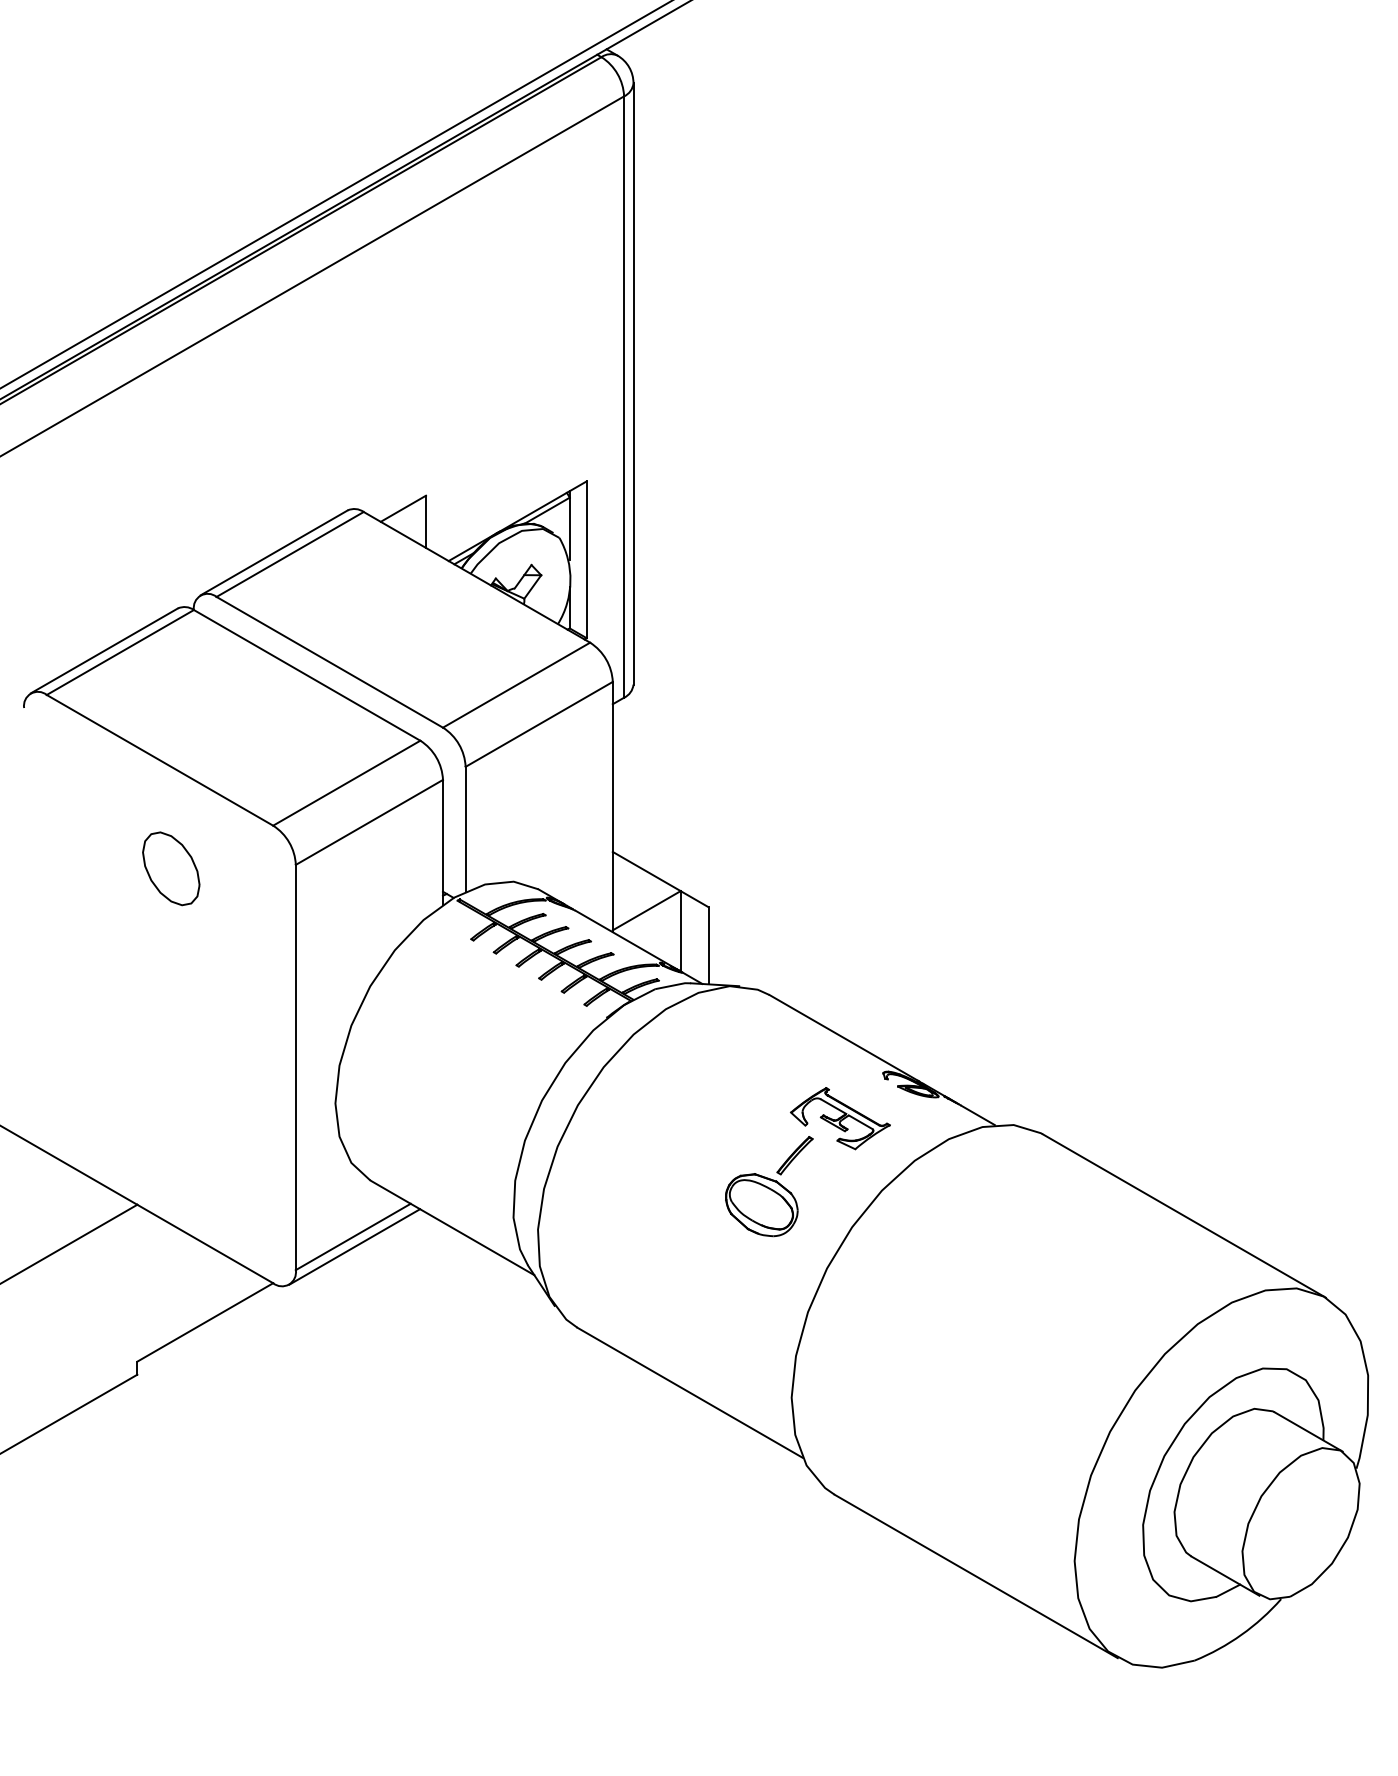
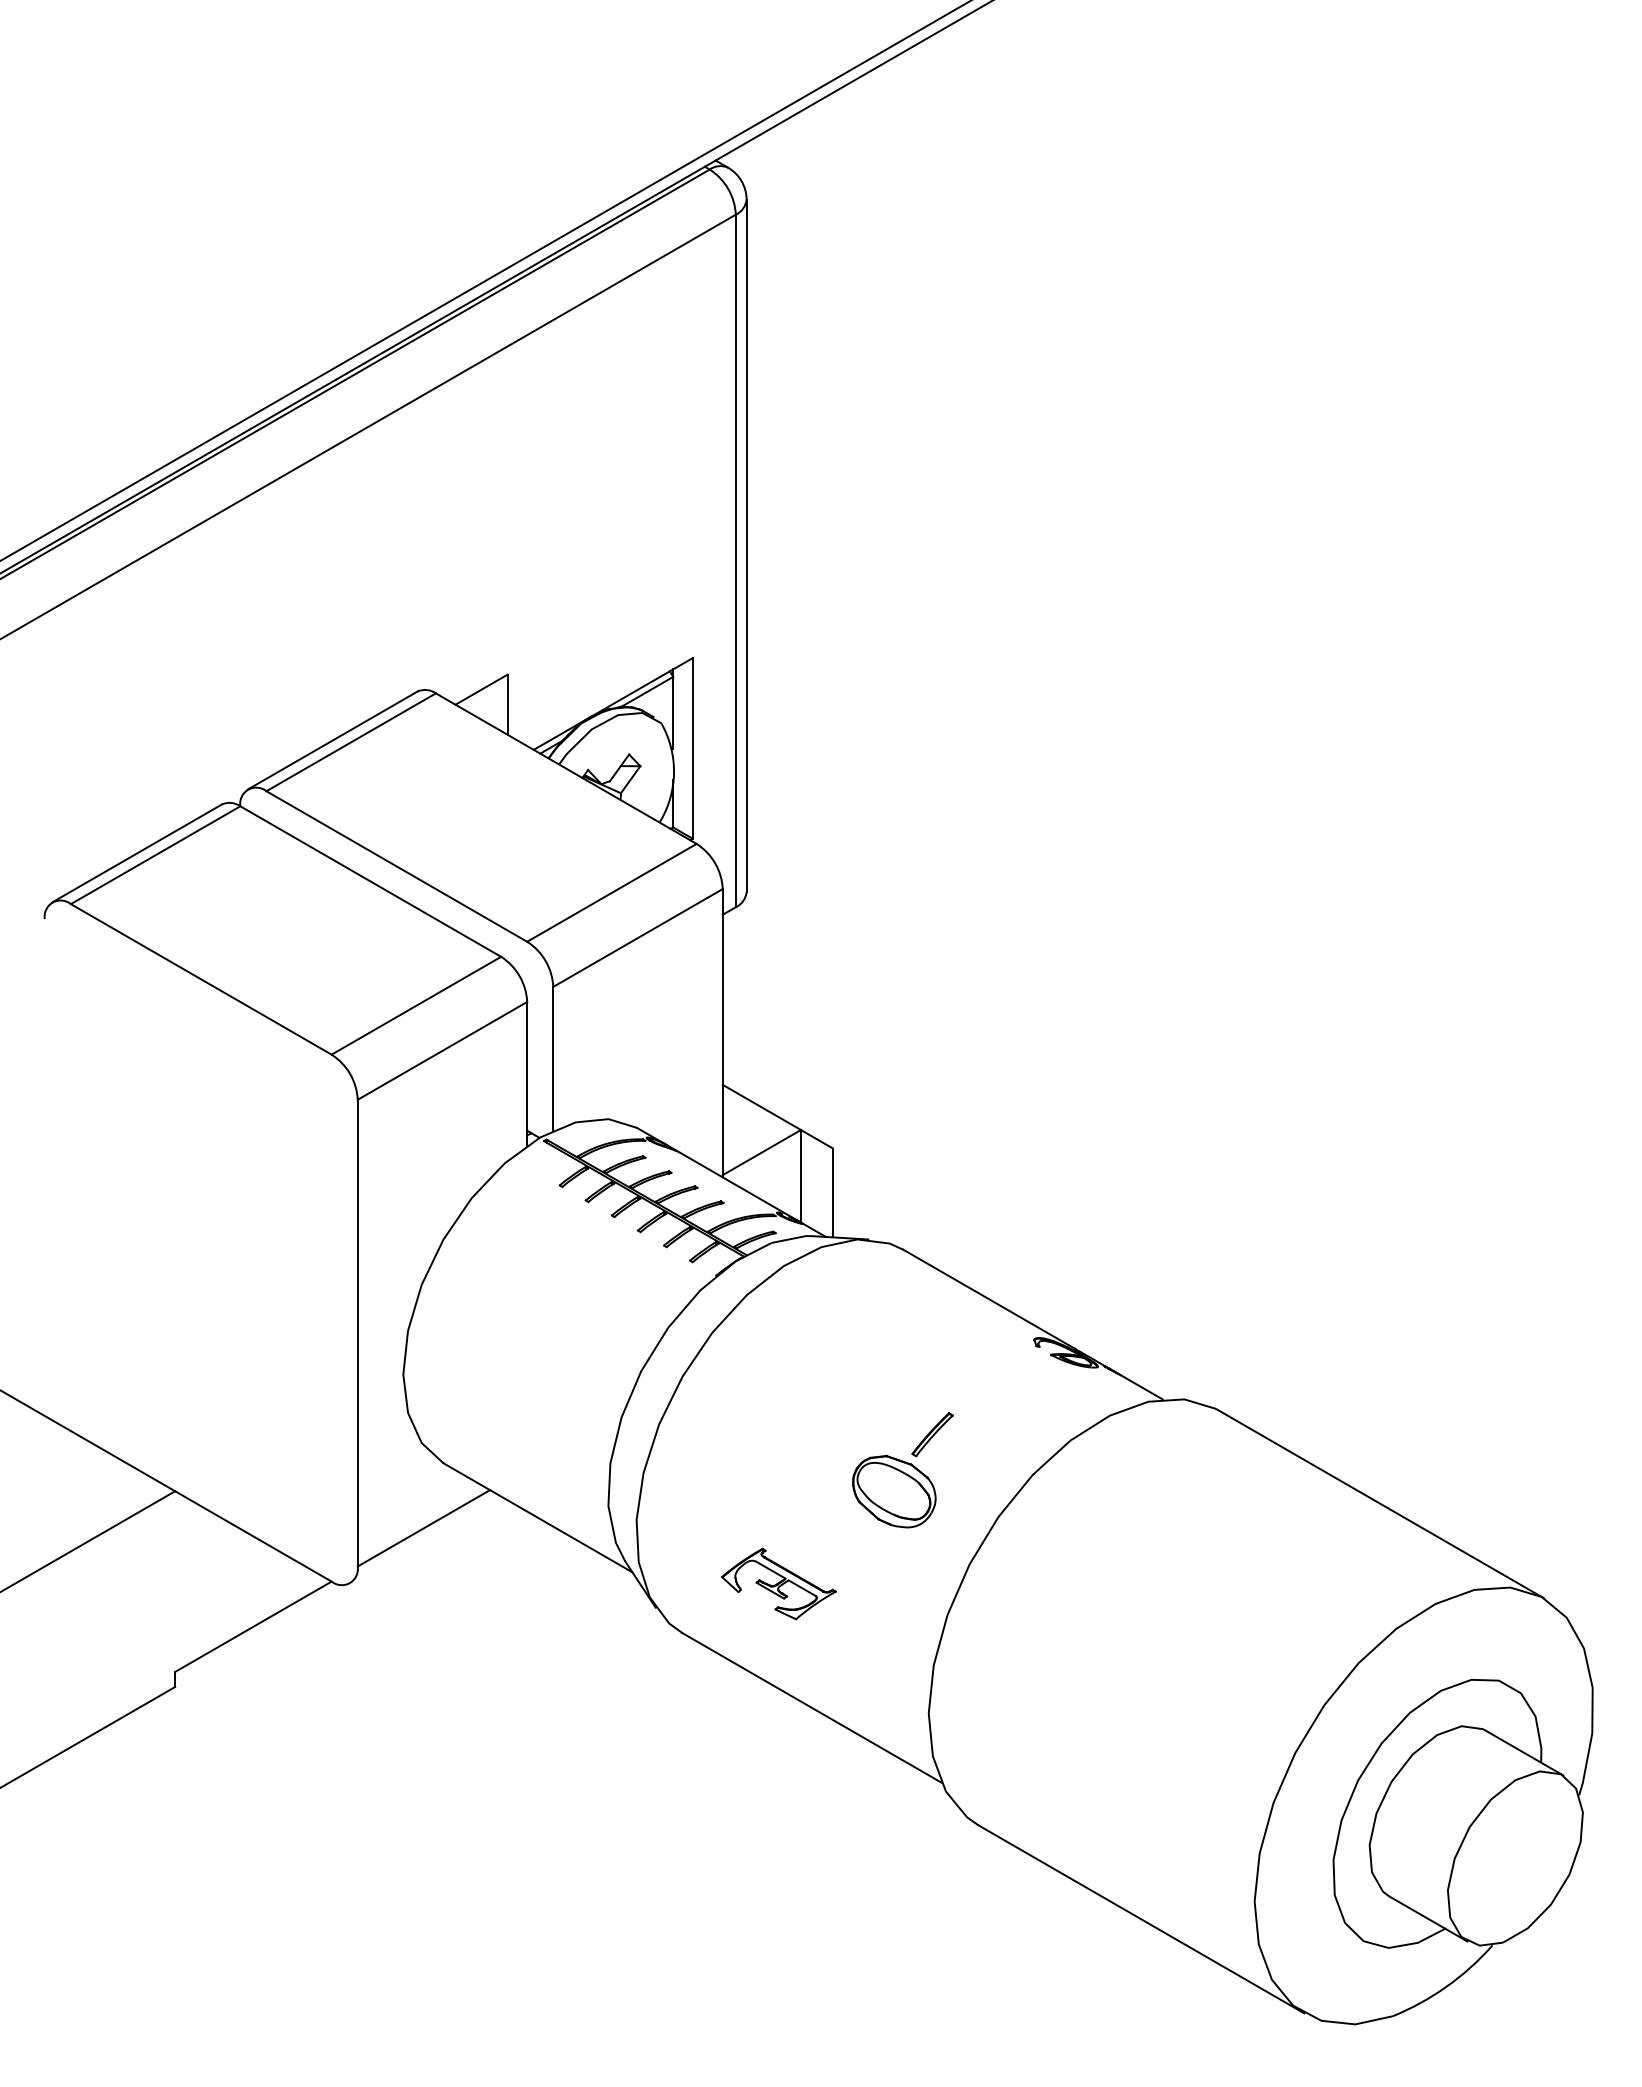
part: (170, 868) -> (213, 1104), removed
part: (840, 1118) -> (778, 1583), moved
line: (354, 1246) -> (425, 1539), removed

